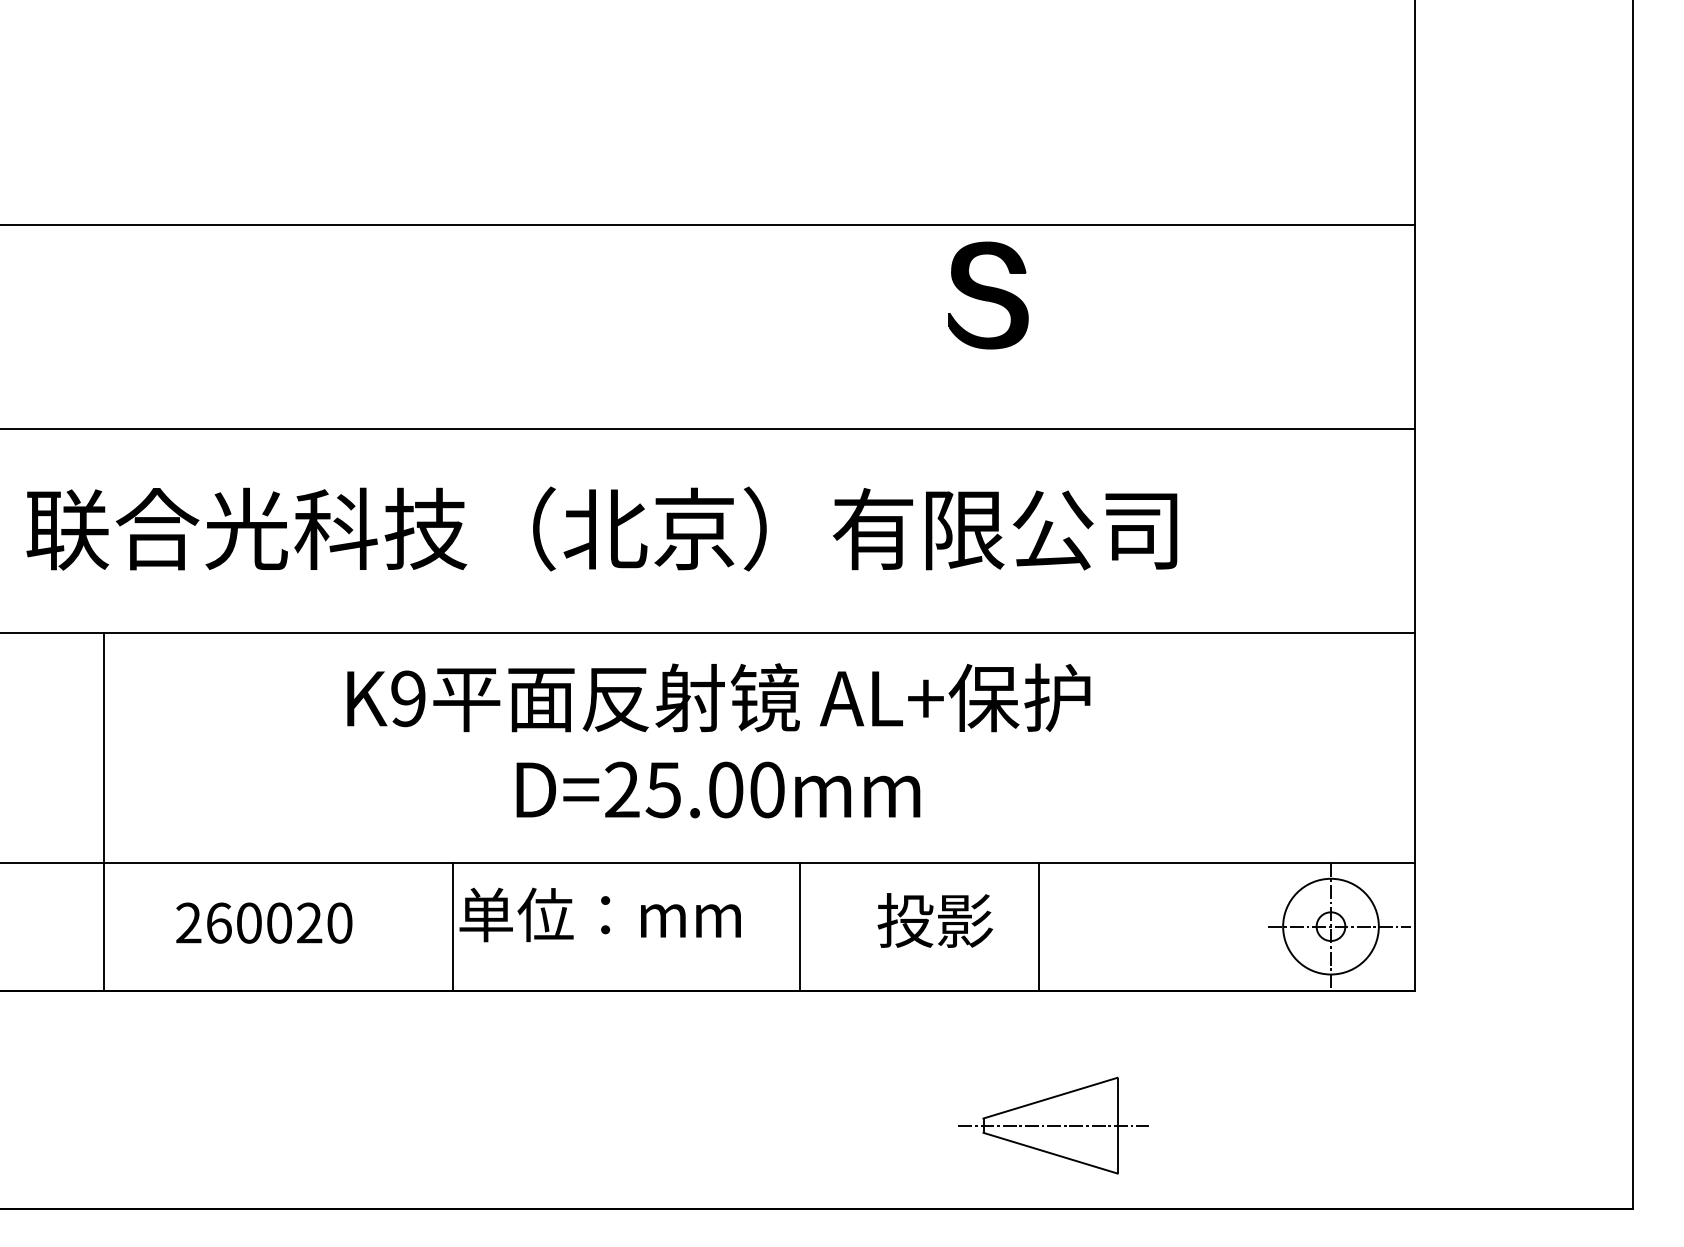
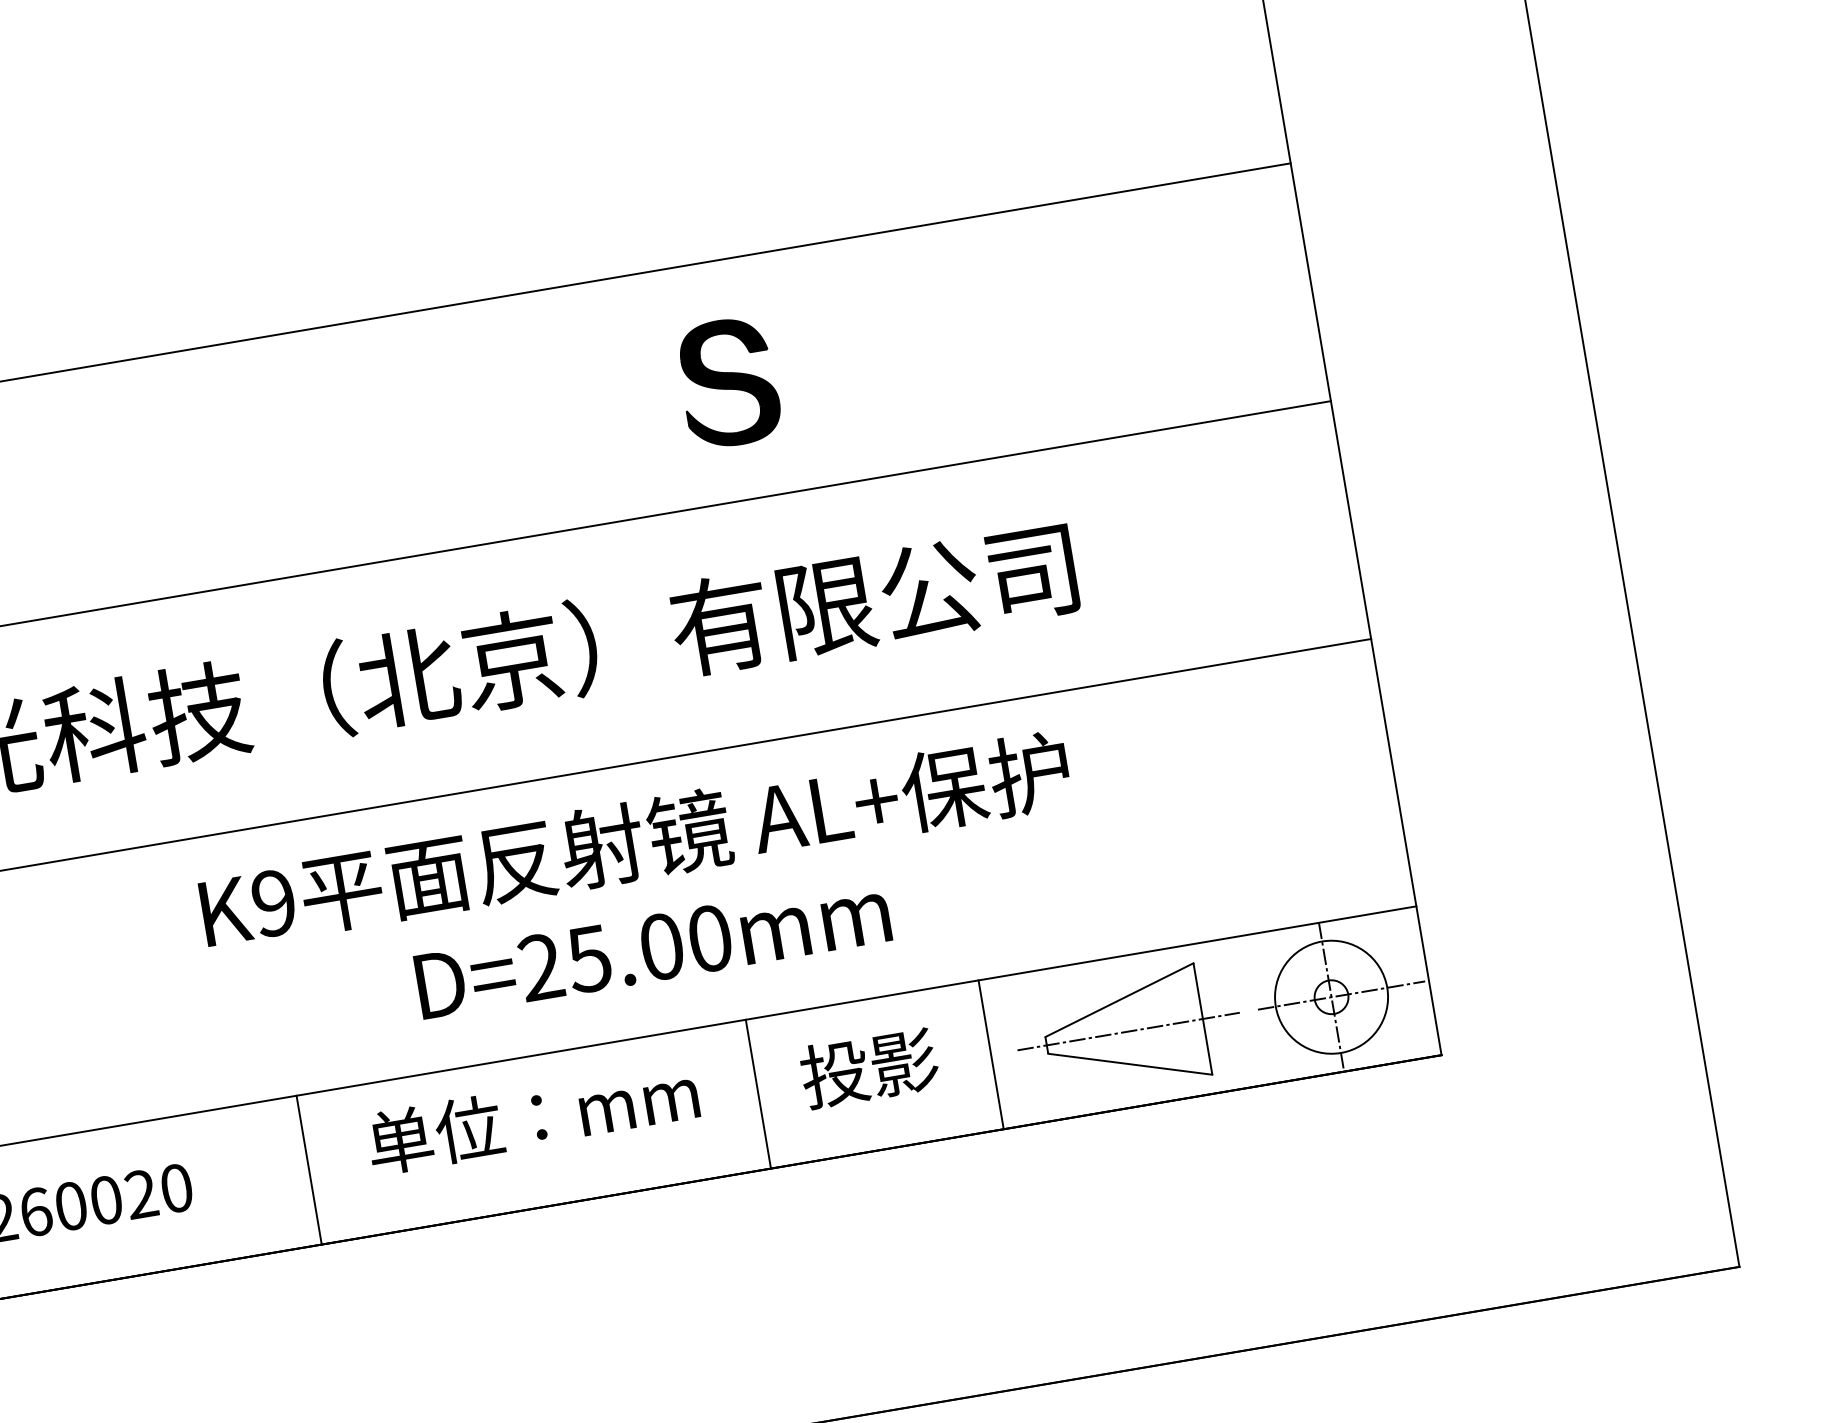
part: (988, 295) -> (728, 382), moved
text: (718, 740) -> (643, 890), moved
text: (599, 914) -> (532, 1117), moved
line: (799, 926) -> (758, 1094), moved
part: (1053, 1125) -> (1128, 1031), moved

